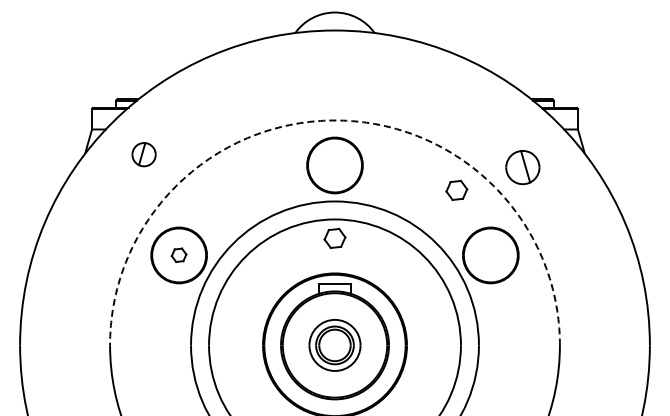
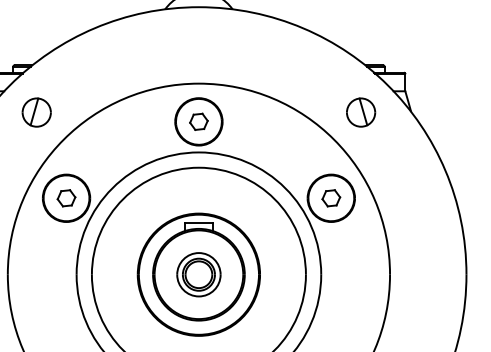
arc: (335, 120) -> (199, 83), dashed -> solid
part: (143, 154) -> (36, 112), size x1.43
part: (522, 167) -> (360, 112), moved
part: (456, 189) -> (331, 197), moved
part: (334, 238) -> (198, 121), moved
part: (178, 254) -> (65, 197), size x1.43

